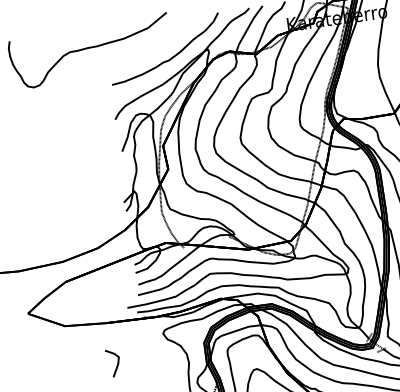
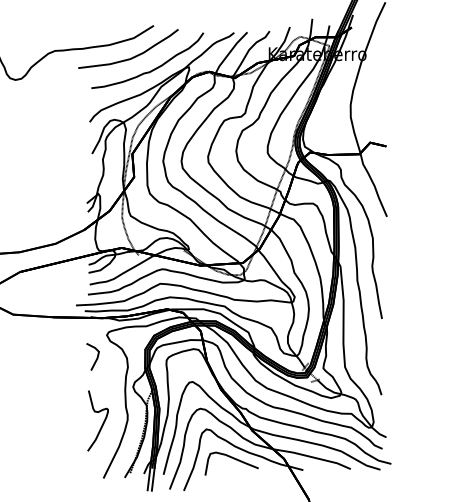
curve: (150, 46) -> (133, 56), added
line: (117, 363) -> (96, 357), moved

